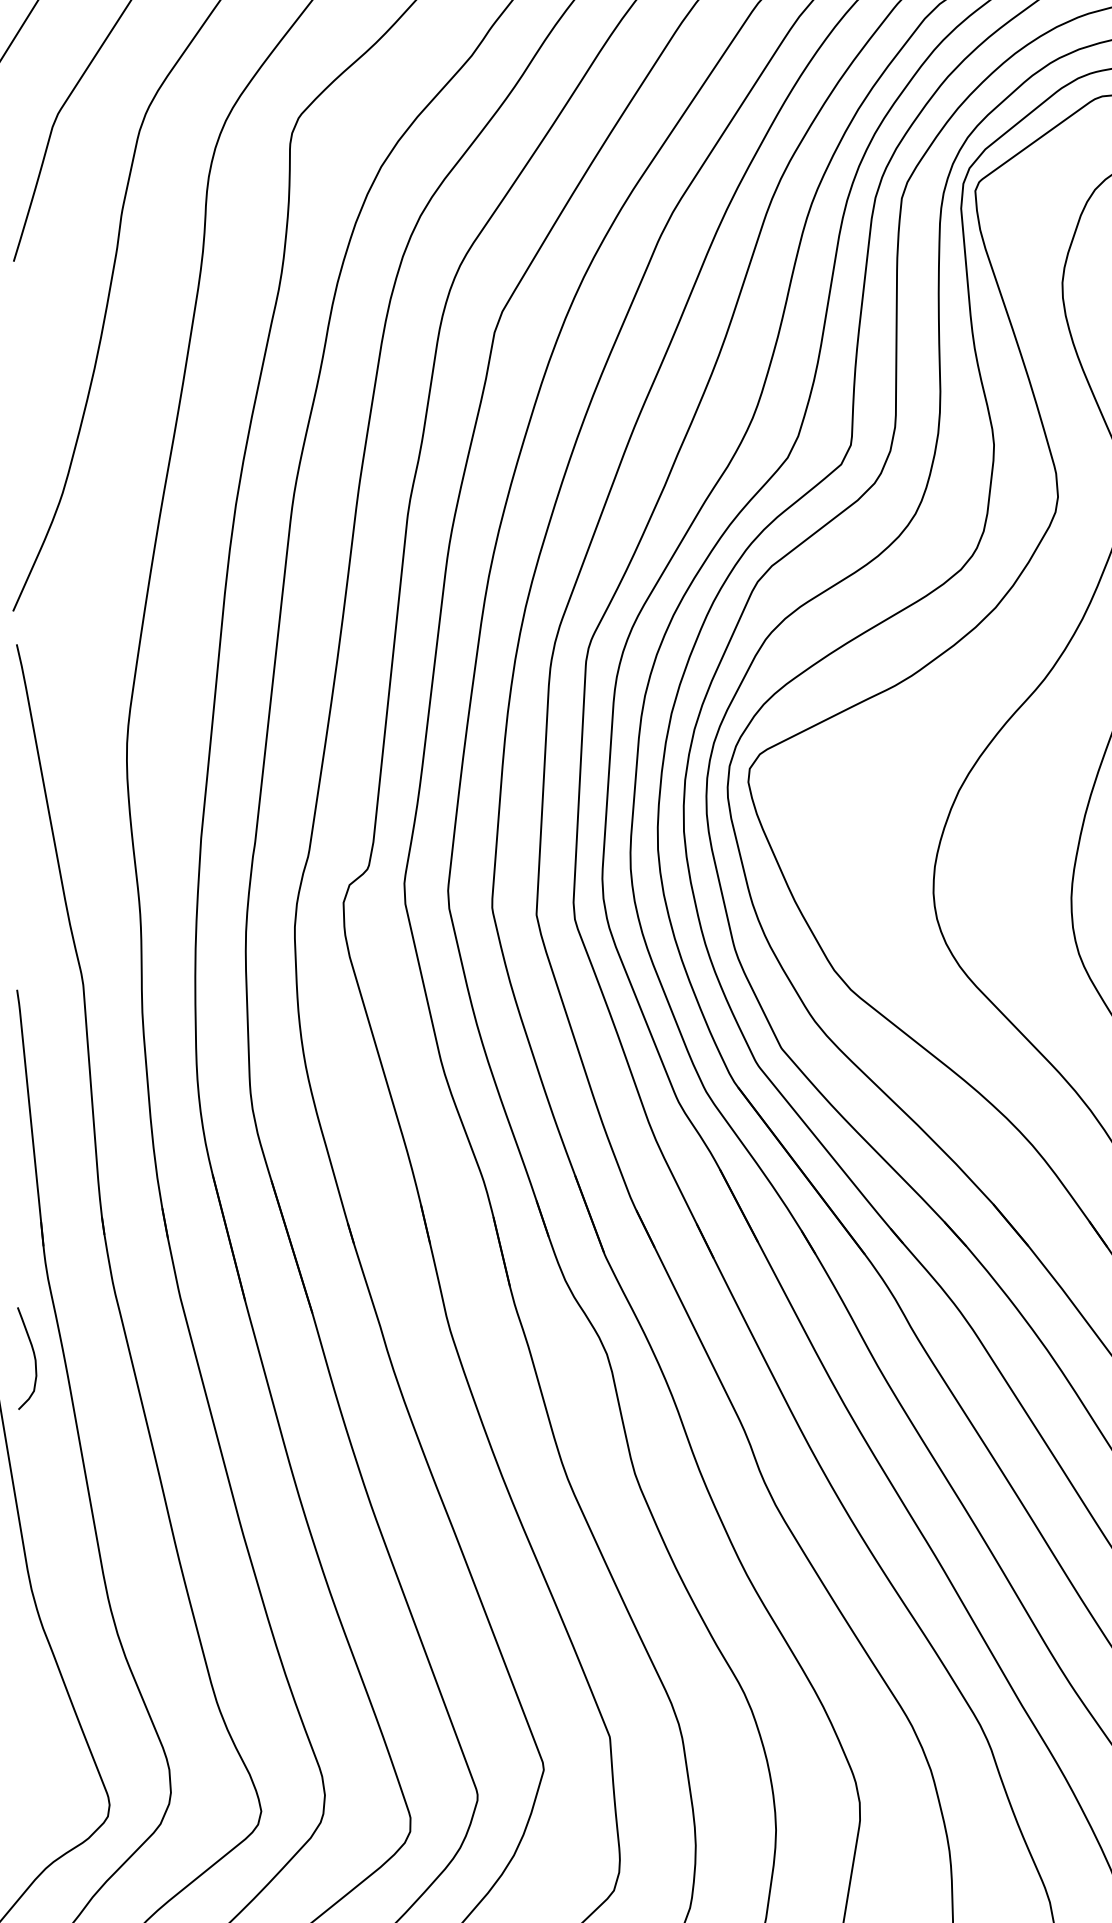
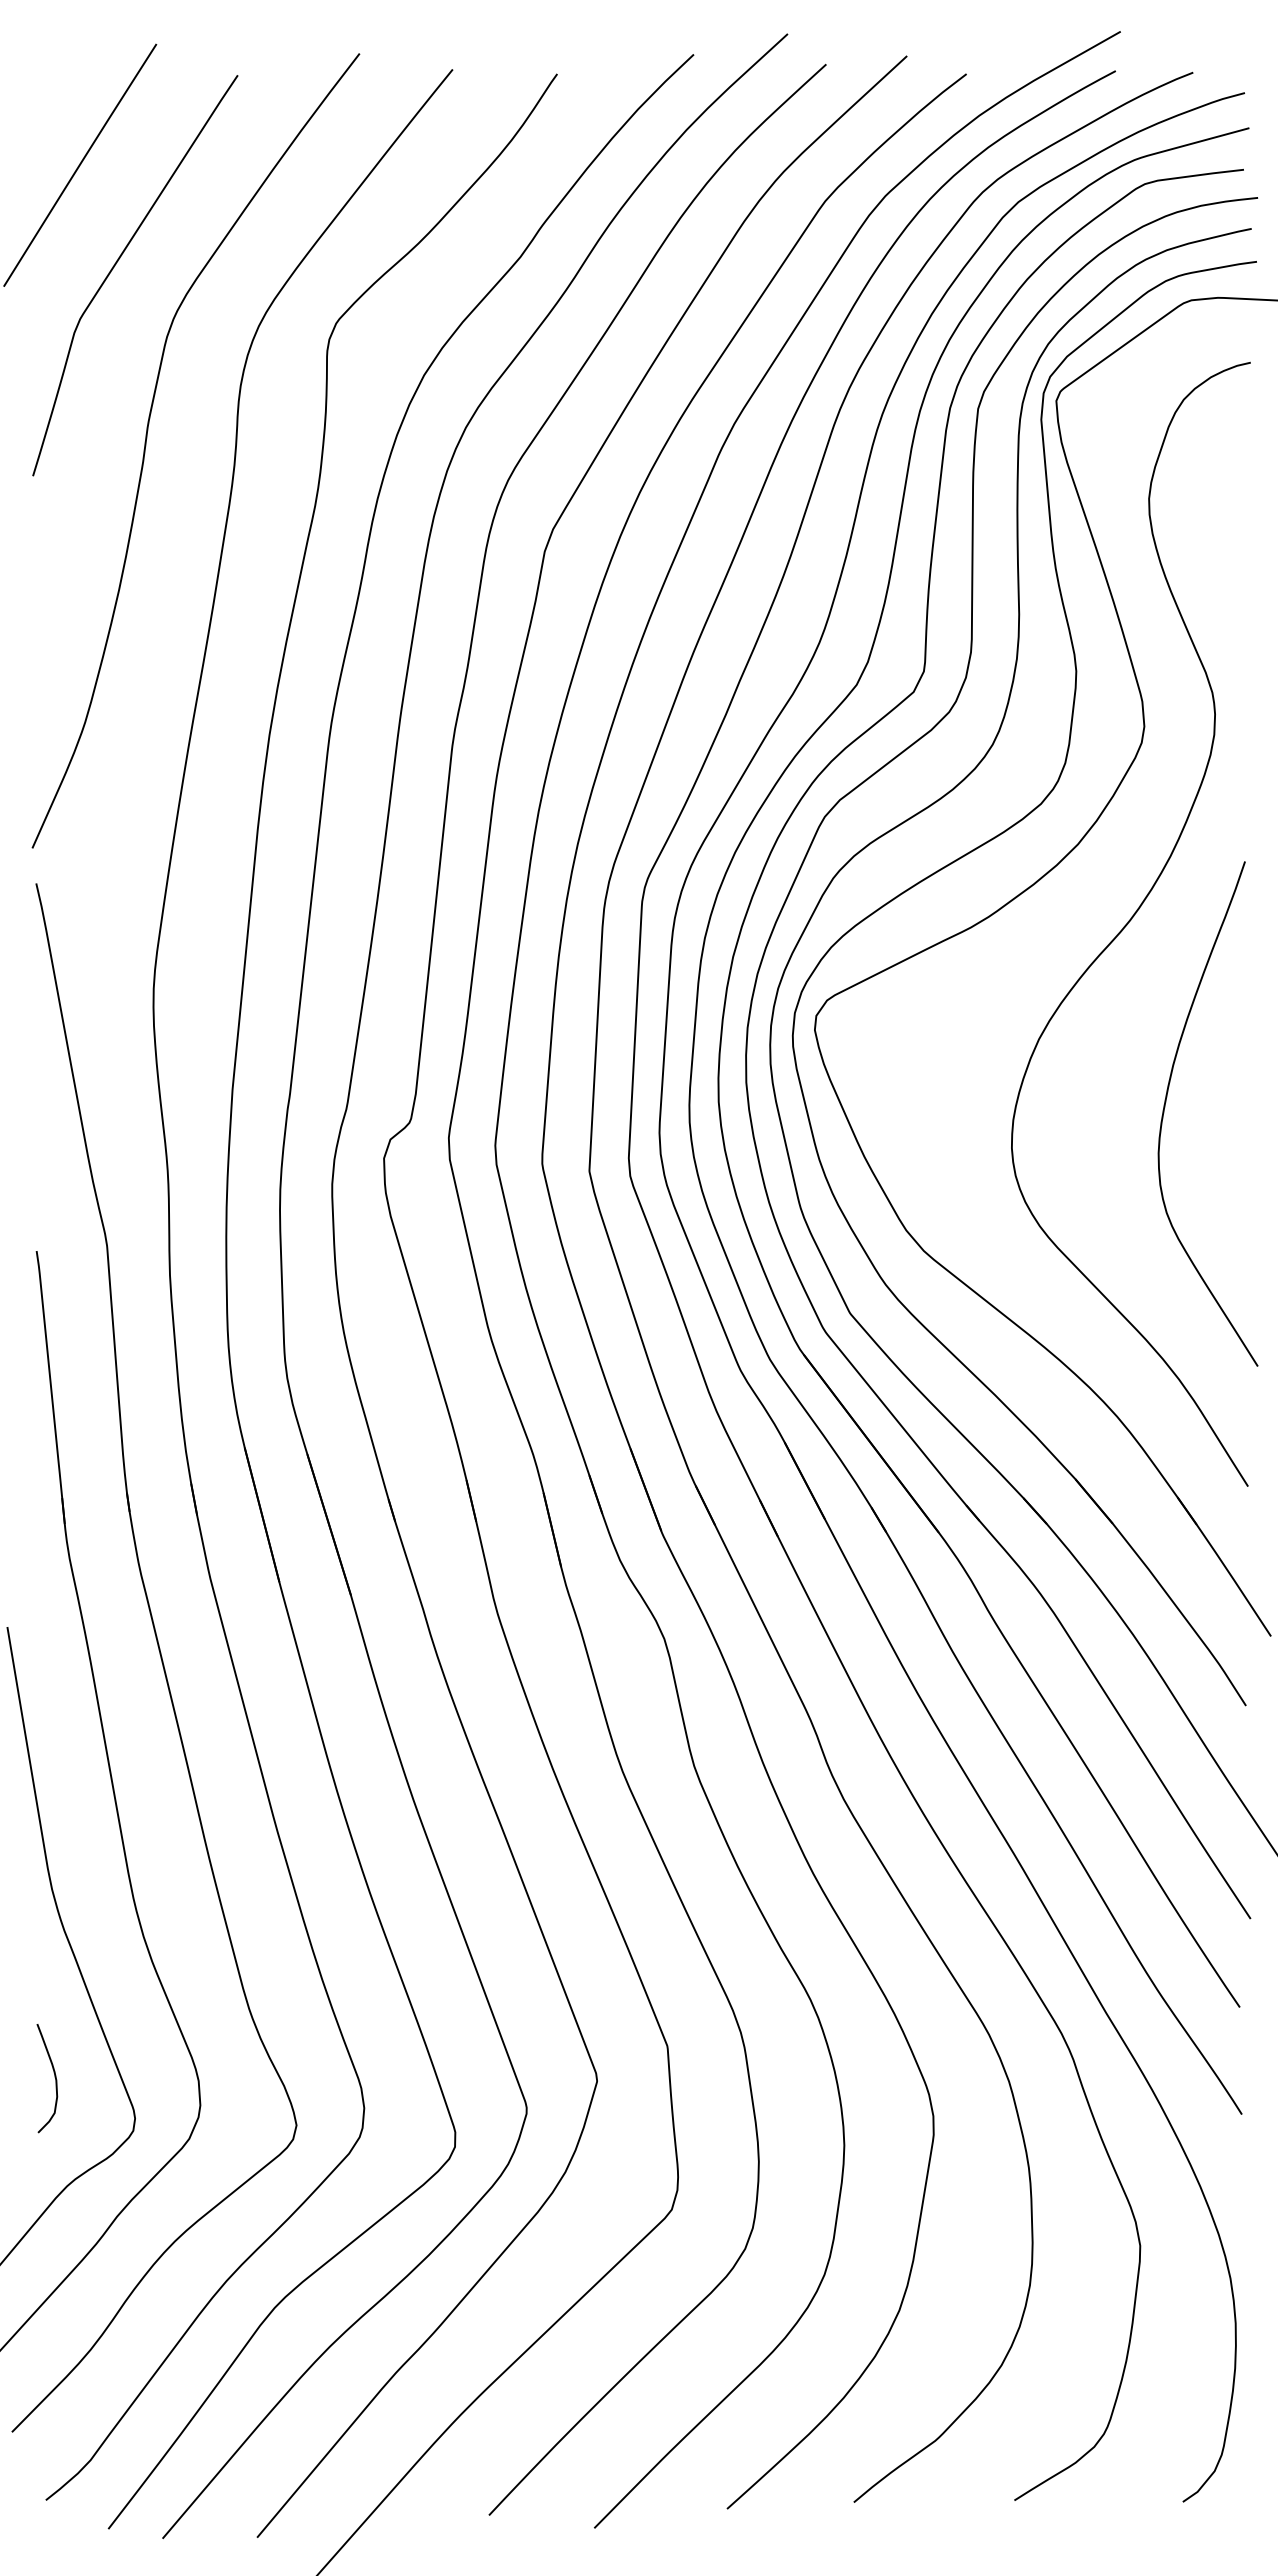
curve: (33, 1357) -> (54, 2077), moved

